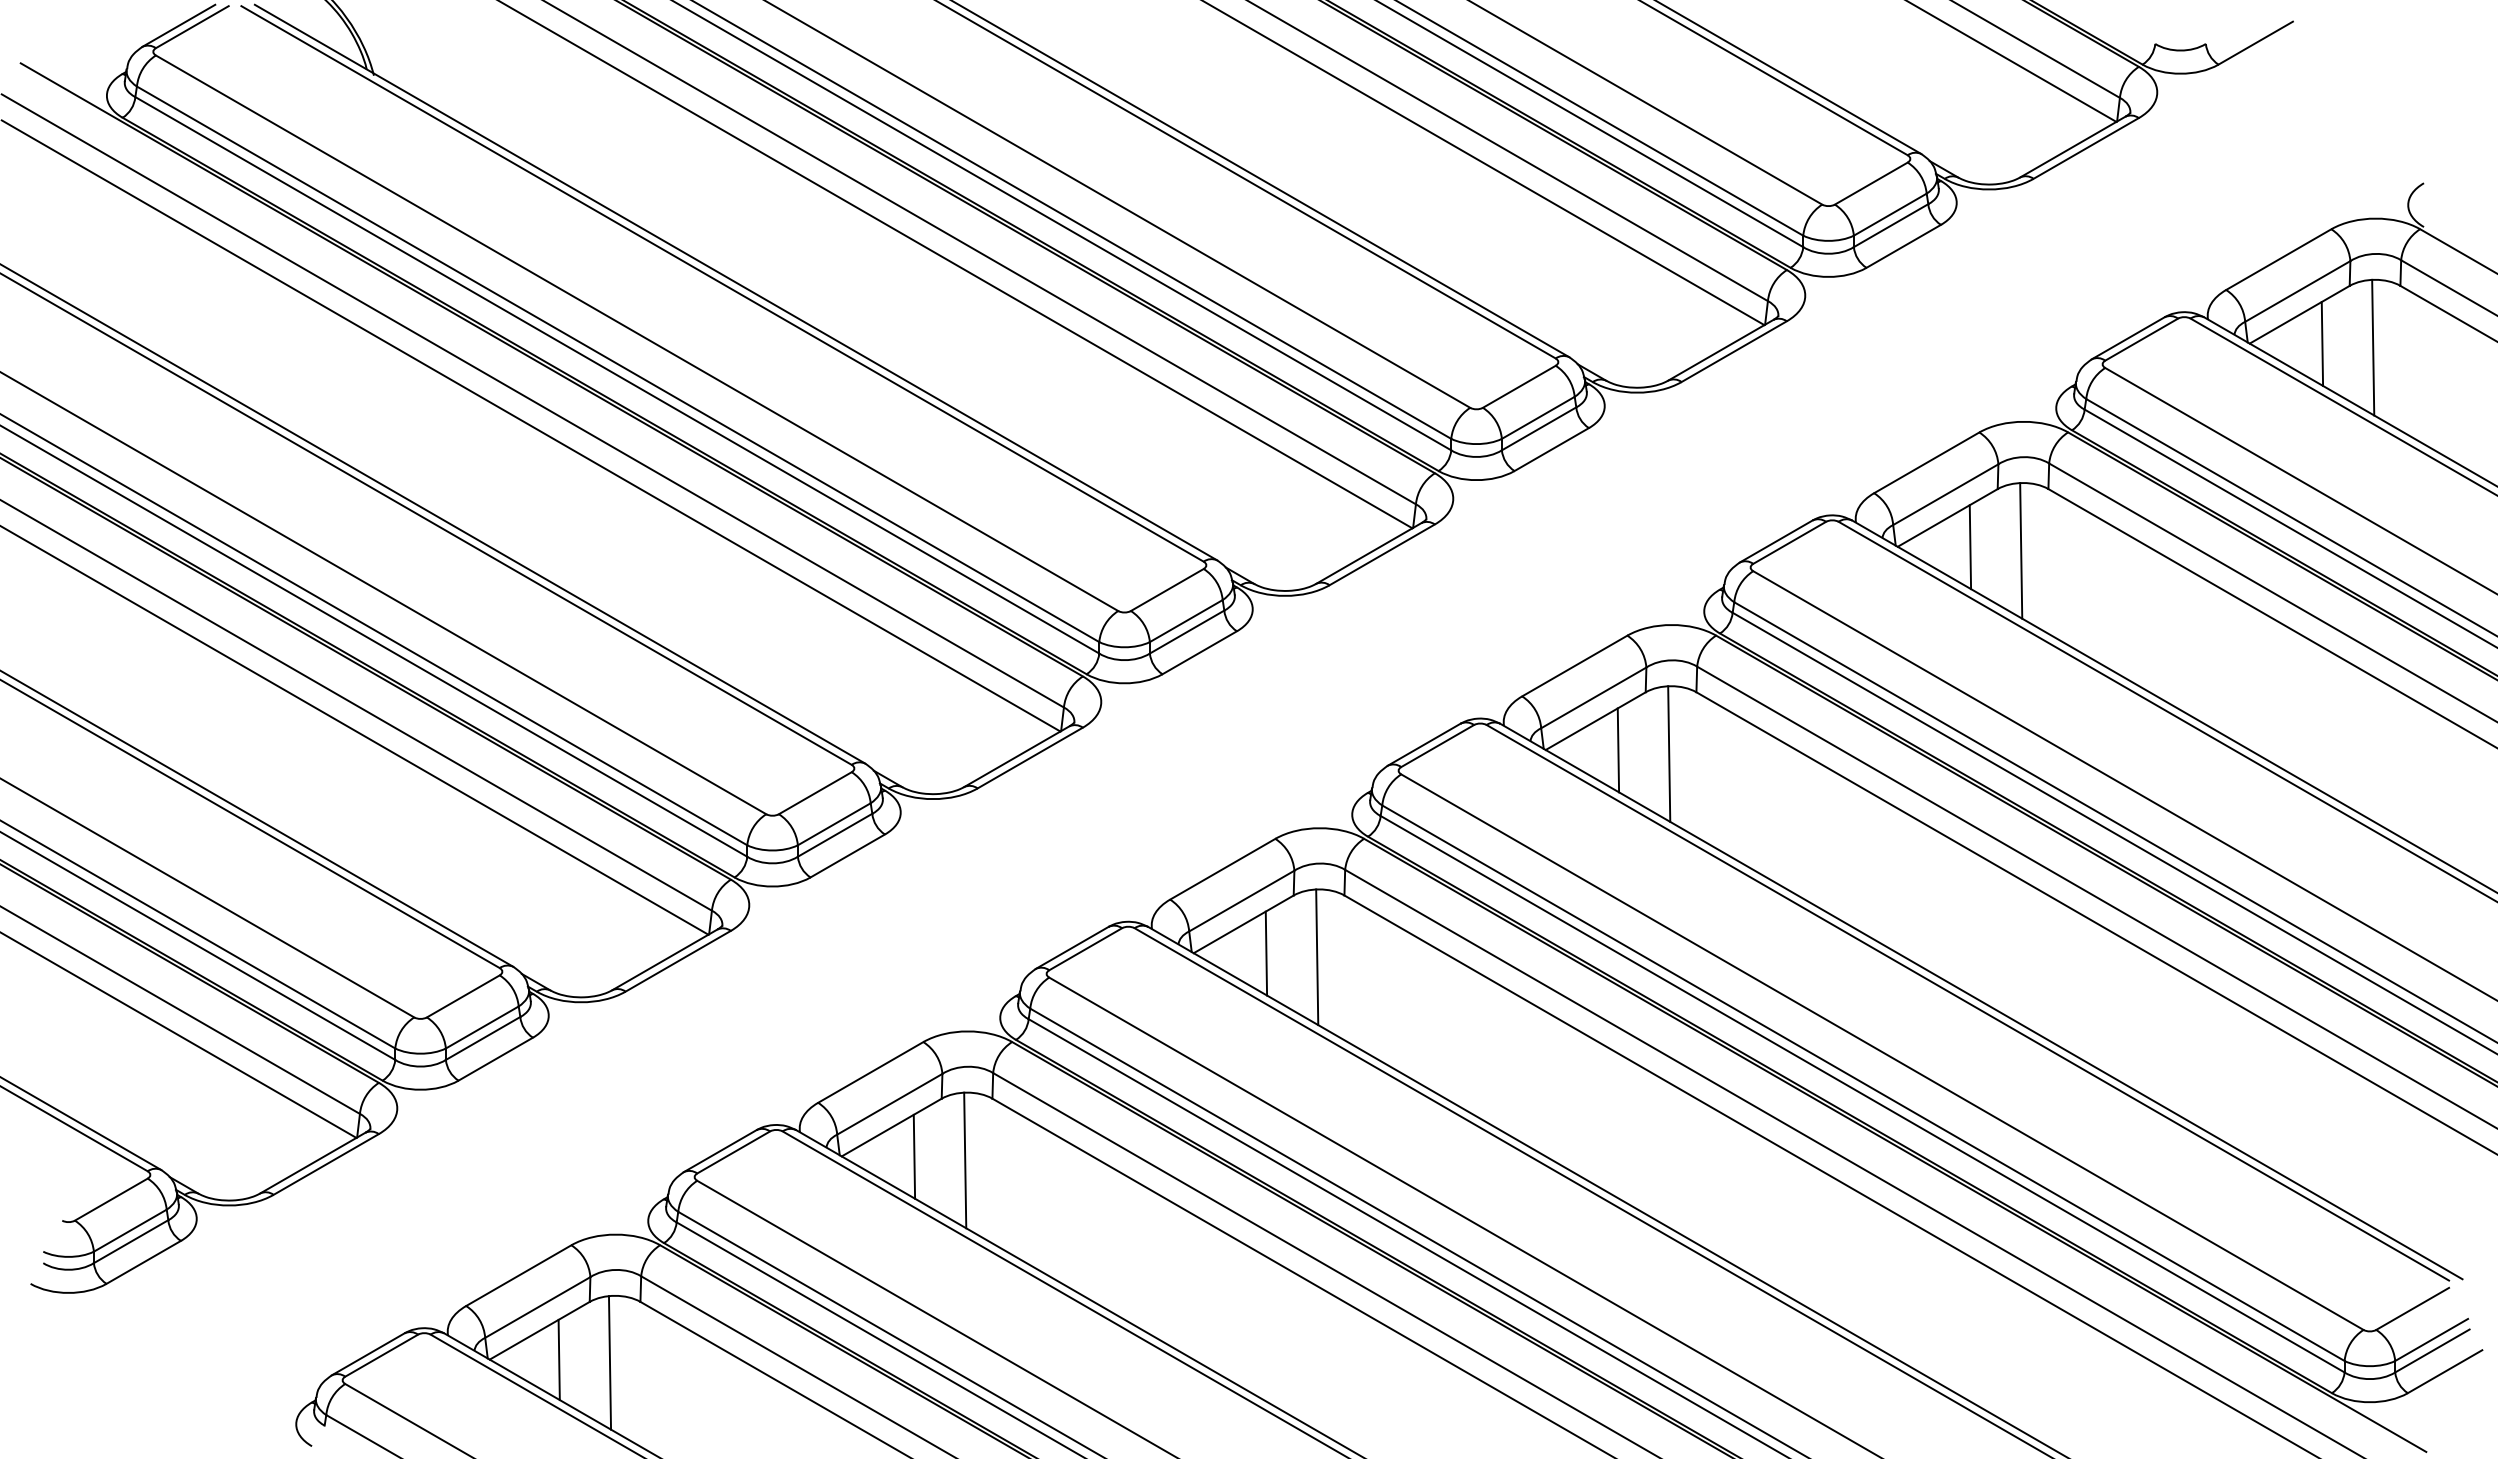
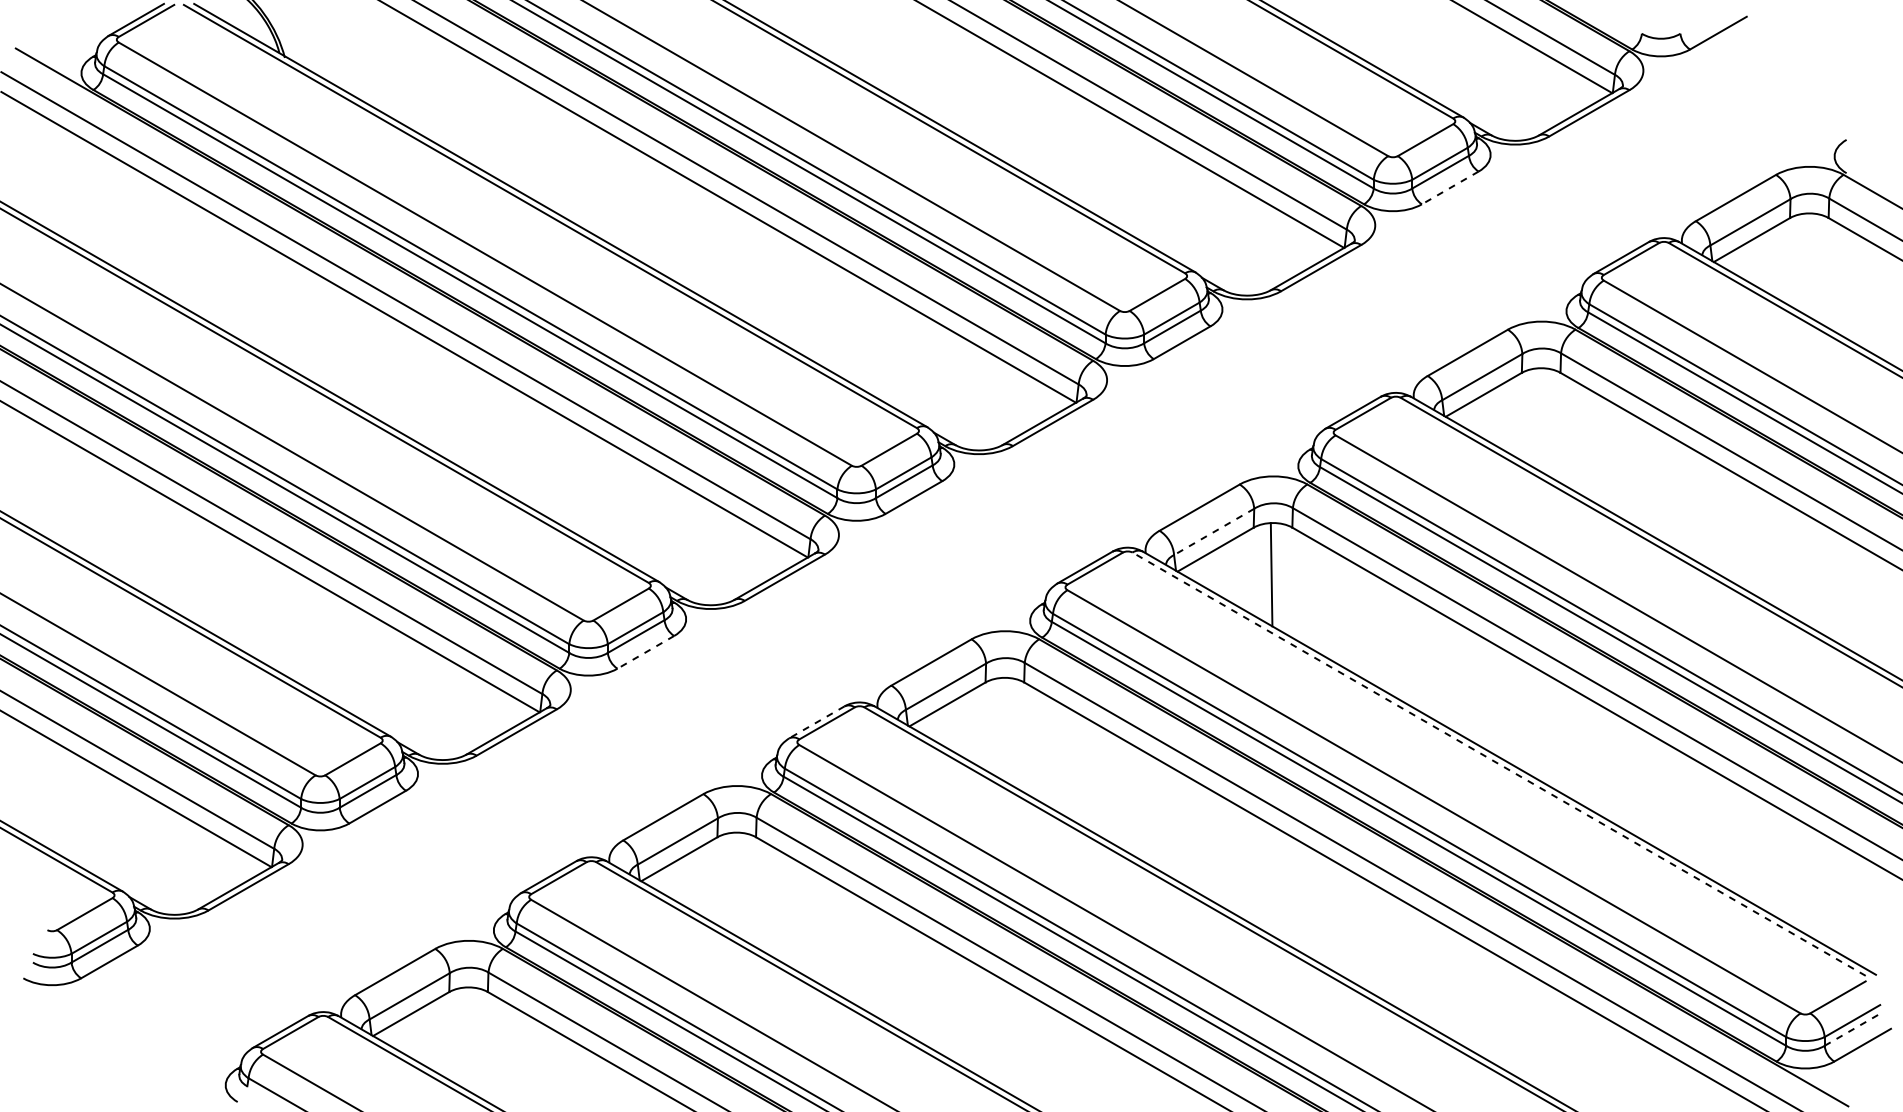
line: (1903, 246) -> (1450, 188), solid -> dashed
line: (2322, 343) -> (1769, 261), removed
line: (2373, 347) -> (1808, 264), removed
line: (1970, 547) -> (1501, 417), removed
line: (2021, 550) -> (1539, 419), removed
line: (1593, 697) -> (1213, 531), solid -> dashed
line: (1618, 750) -> (1232, 571), removed
line: (847, 855) -> (645, 651), solid -> dashed
line: (1071, 948) -> (816, 722), solid -> dashed
line: (1266, 953) -> (964, 726), removed
line: (1317, 957) -> (1003, 729), removed
line: (1967, 1002) -> (1498, 763), solid -> dashed
line: (914, 1156) -> (696, 881), removed
line: (965, 1160) -> (735, 884), removed
line: (2432, 1350) -> (1853, 1029), solid -> dashed
line: (558, 1359) -> (425, 1035), removed
line: (609, 1362) -> (464, 1038), removed

